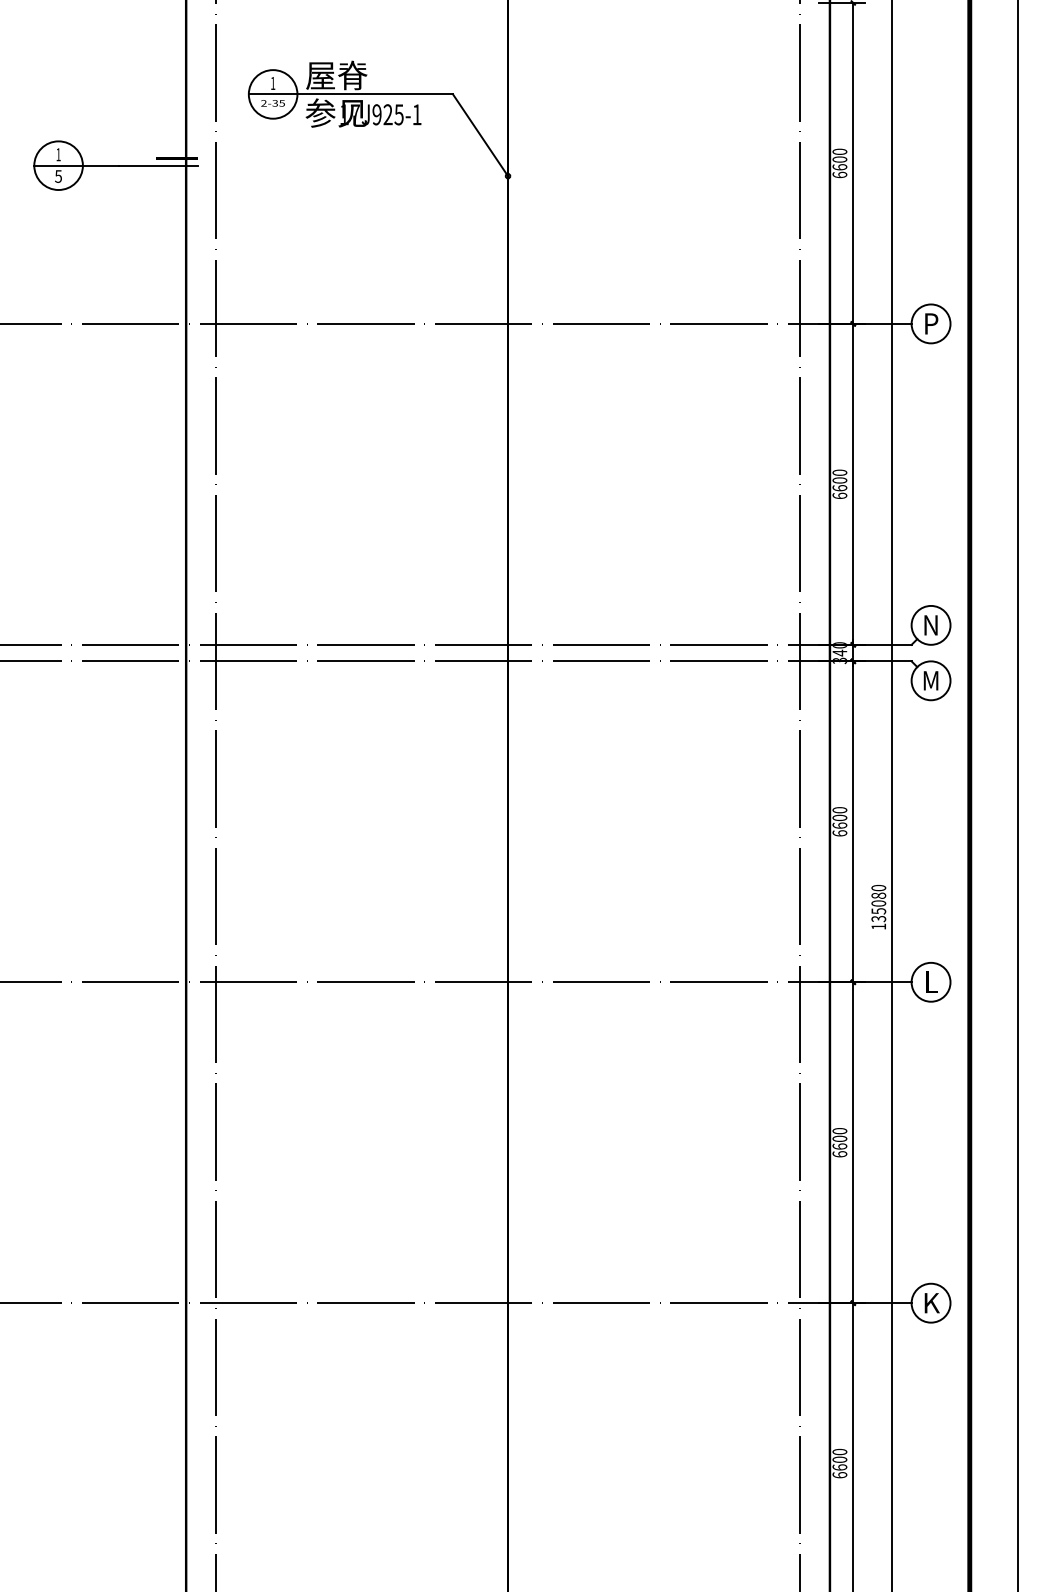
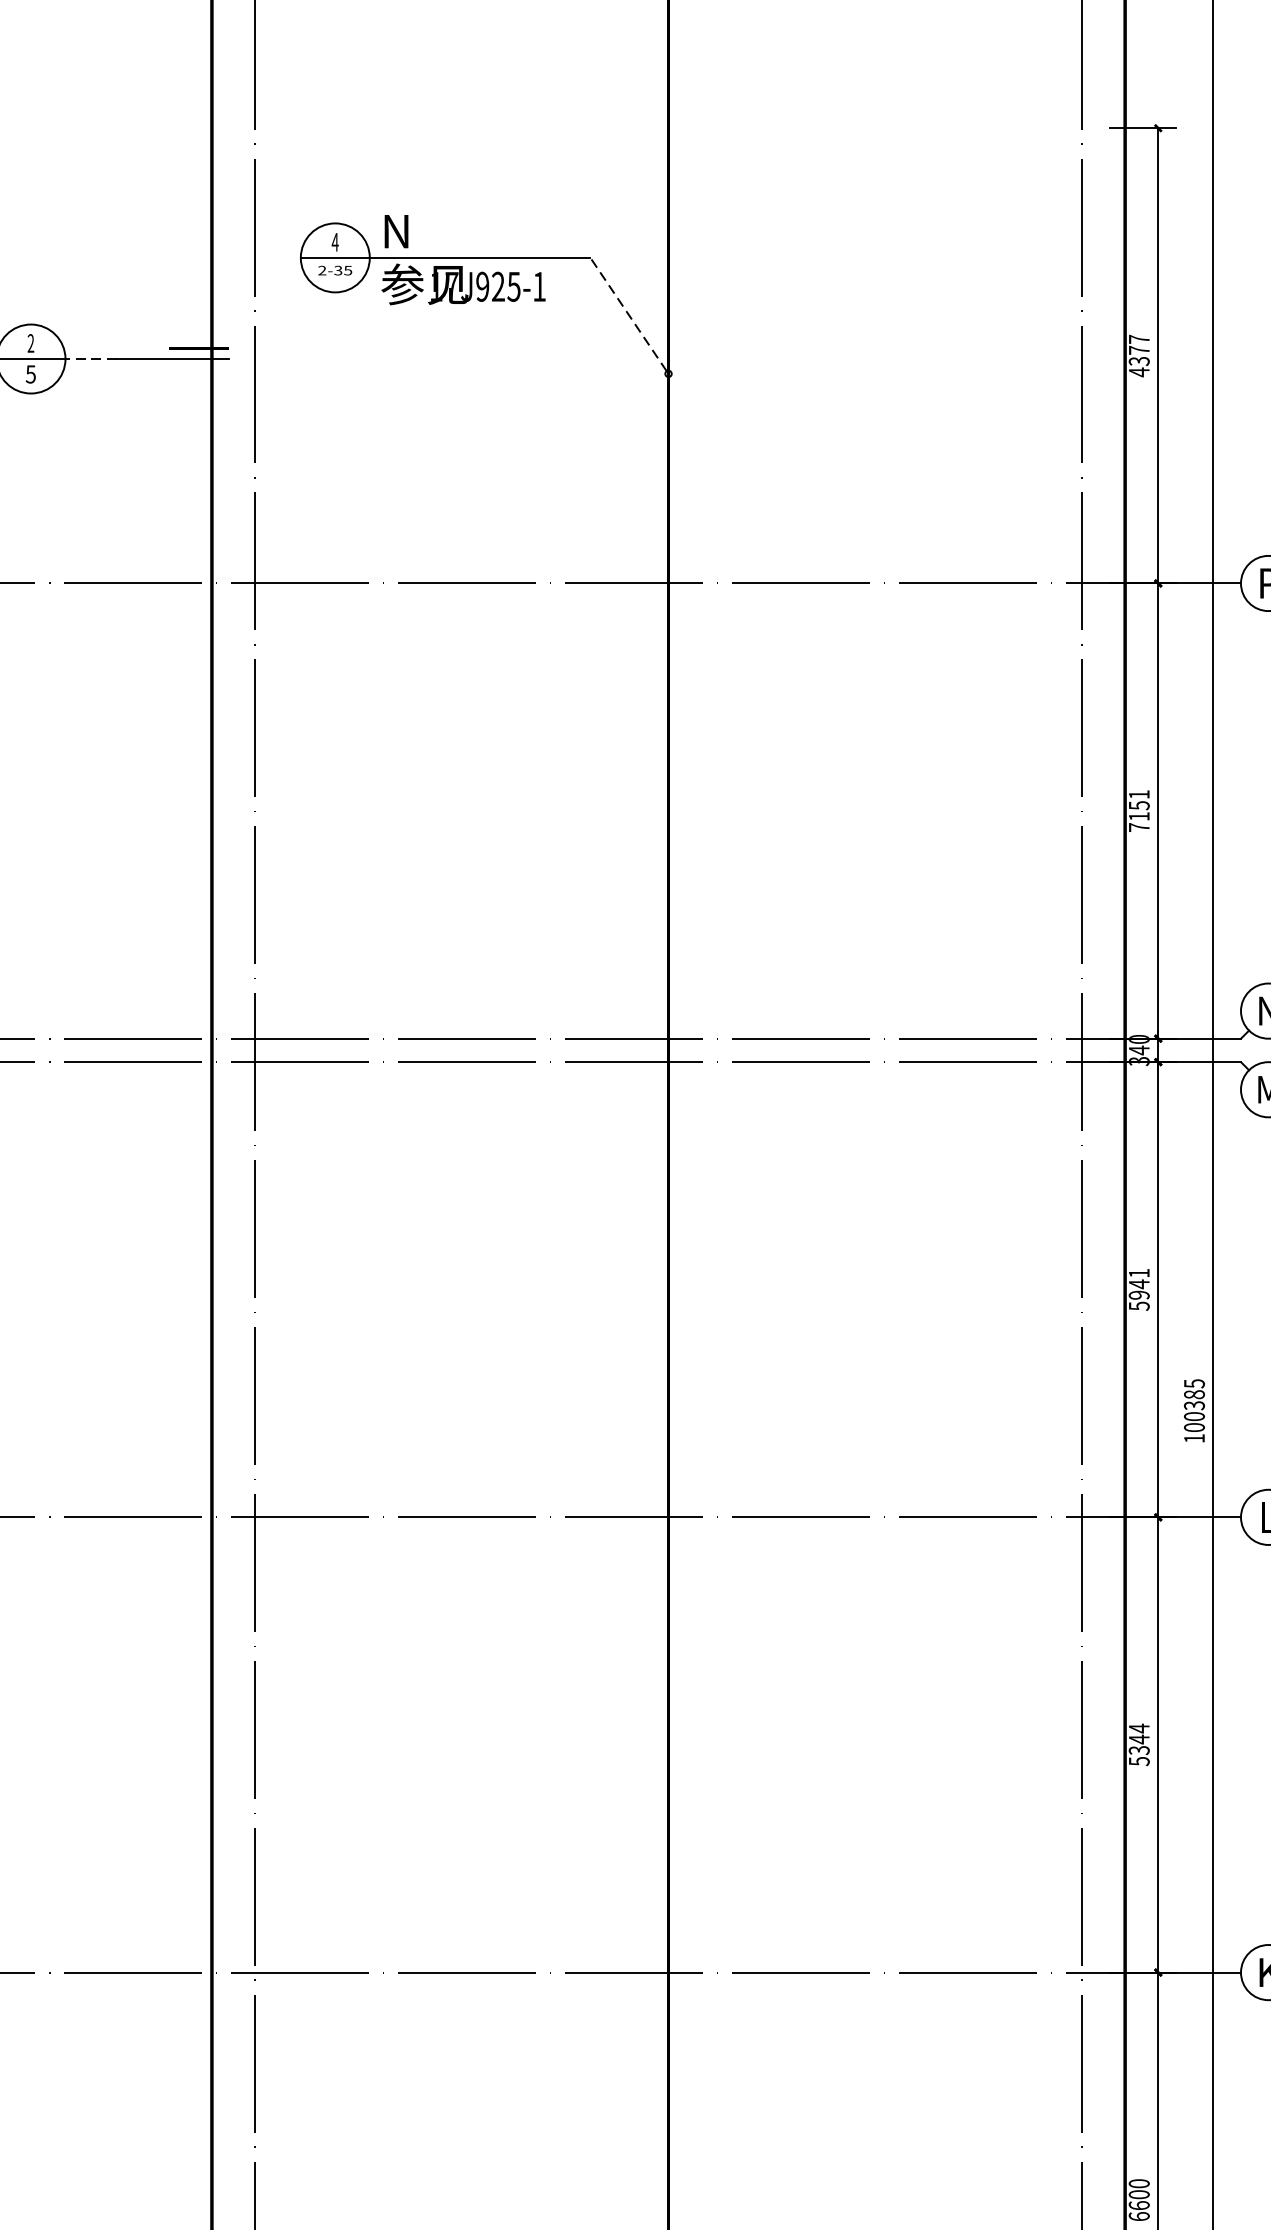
text: (336, 75) -> (425, 231), 屋脊 -> N
text: (272, 83) -> (334, 242), 1 -> 4
line: (479, 133) -> (628, 313), solid -> dashed
text: (58, 154) -> (30, 343), 1 -> 2
text: (839, 163) -> (1138, 355), 6600 -> 4377
line: (100, 165) -> (90, 358), solid -> dashed
text: (839, 484) -> (1138, 811), 6600 -> 7151
text: (839, 821) -> (1138, 1289), 6600 -> 5941
text: (878, 903) -> (1194, 1405), 135080 -> 100385
text: (839, 1142) -> (1138, 1744), 6600 -> 5344

